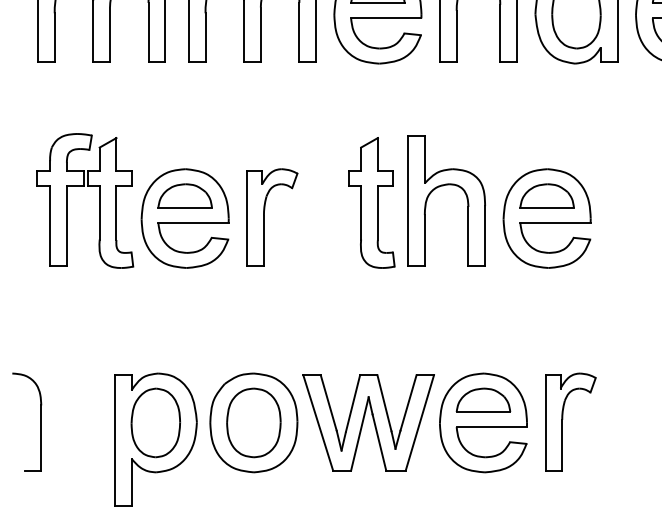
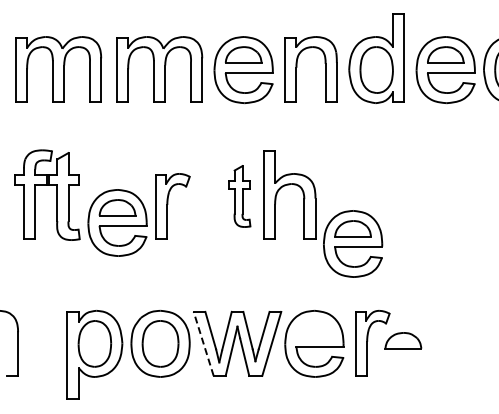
part: (371, 202) -> (239, 196), size x0.7
part: (185, 217) -> (117, 222), moved
part: (547, 217) -> (353, 243), moved
part: (483, 399) -> (403, 340), moved
line: (317, 422) -> (203, 343), solid -> dashed

